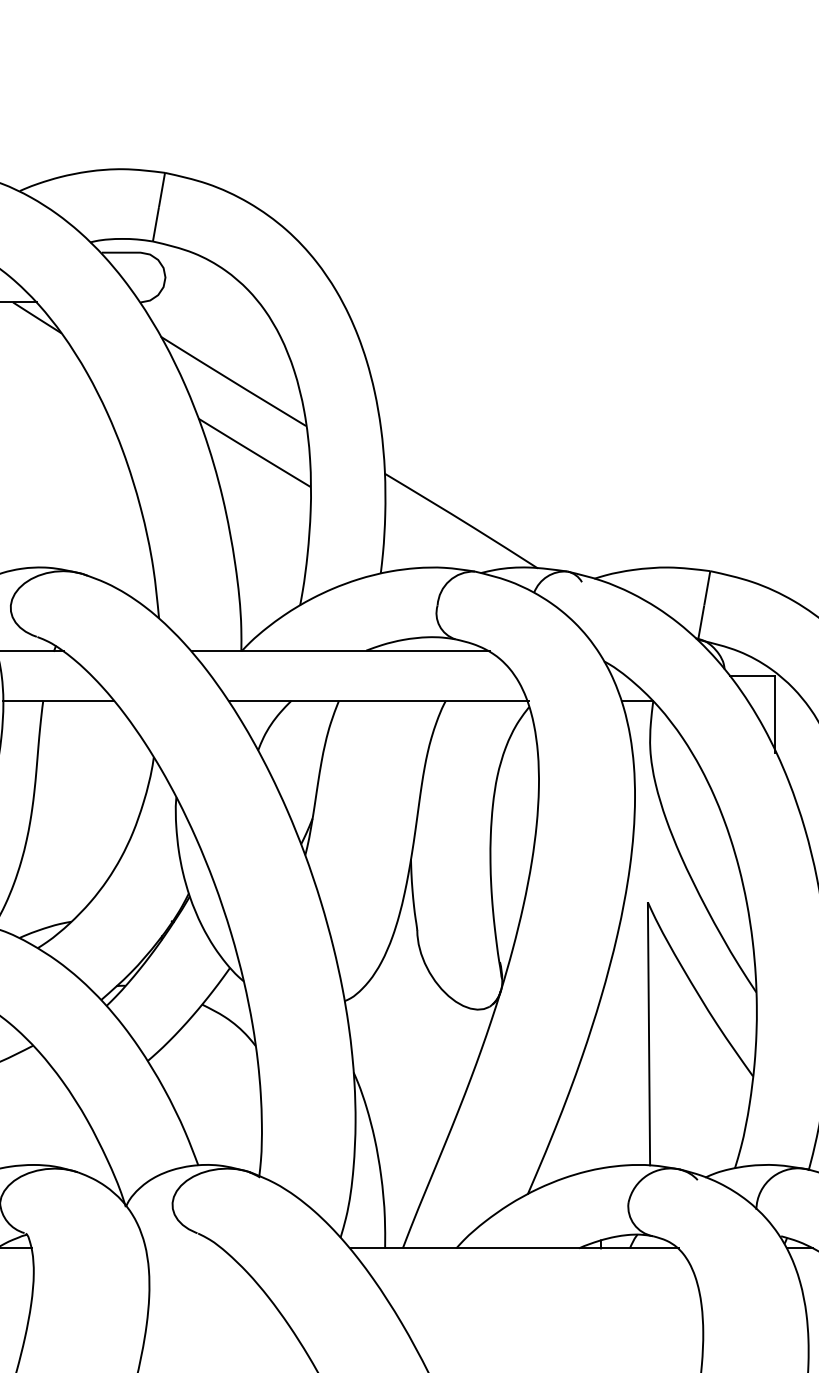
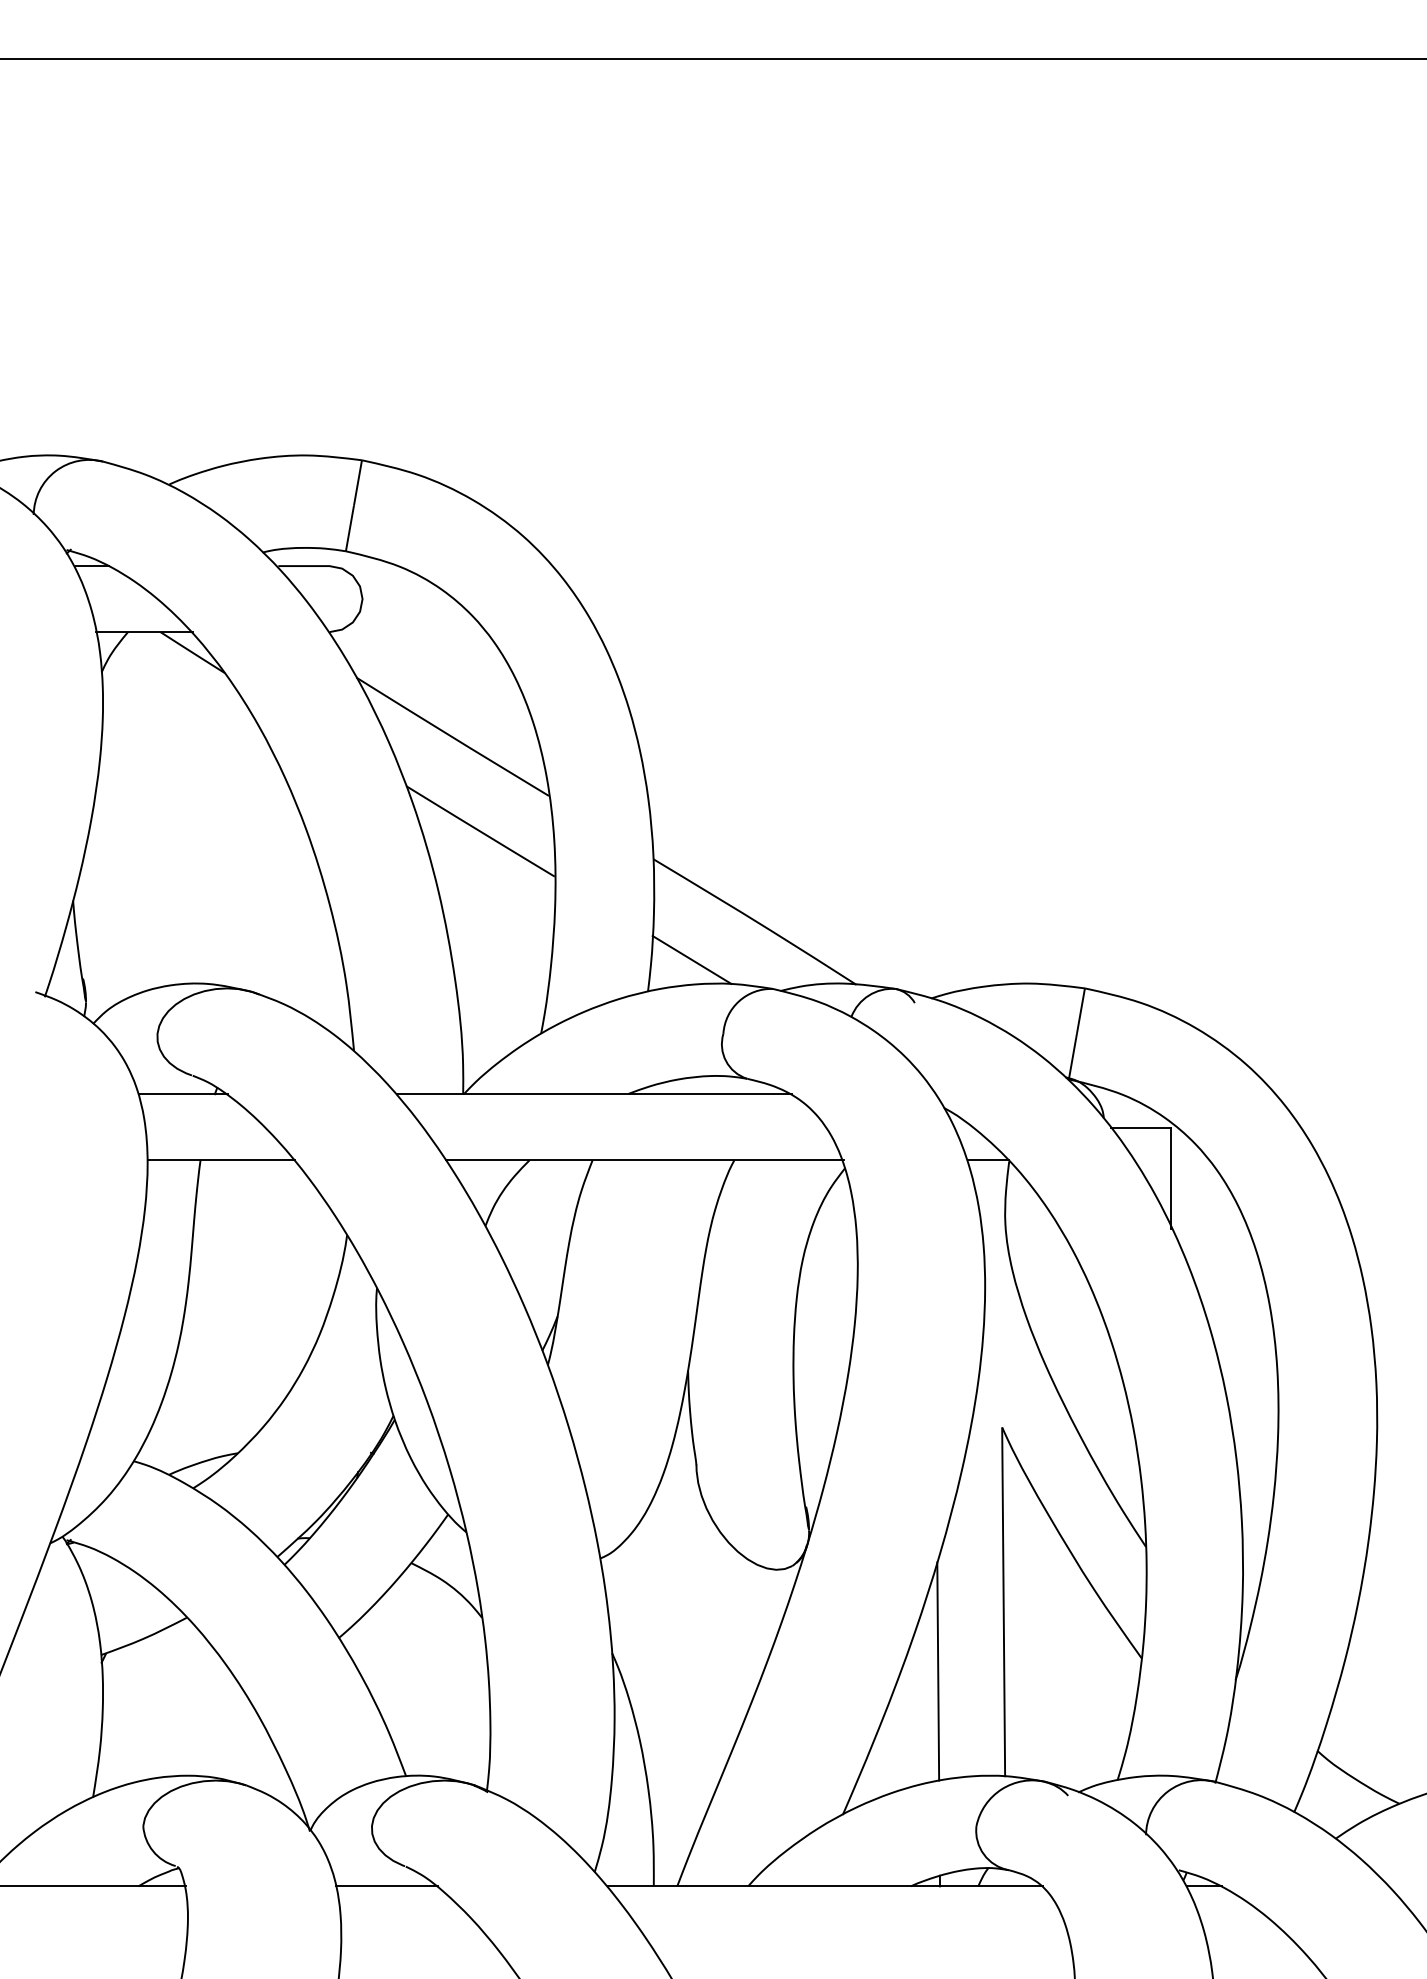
line: (413, 549) -> (691, 959), added
line: (599, 1086) -> (938, 1671), added
line: (183, 1248) -> (386, 1886), added

